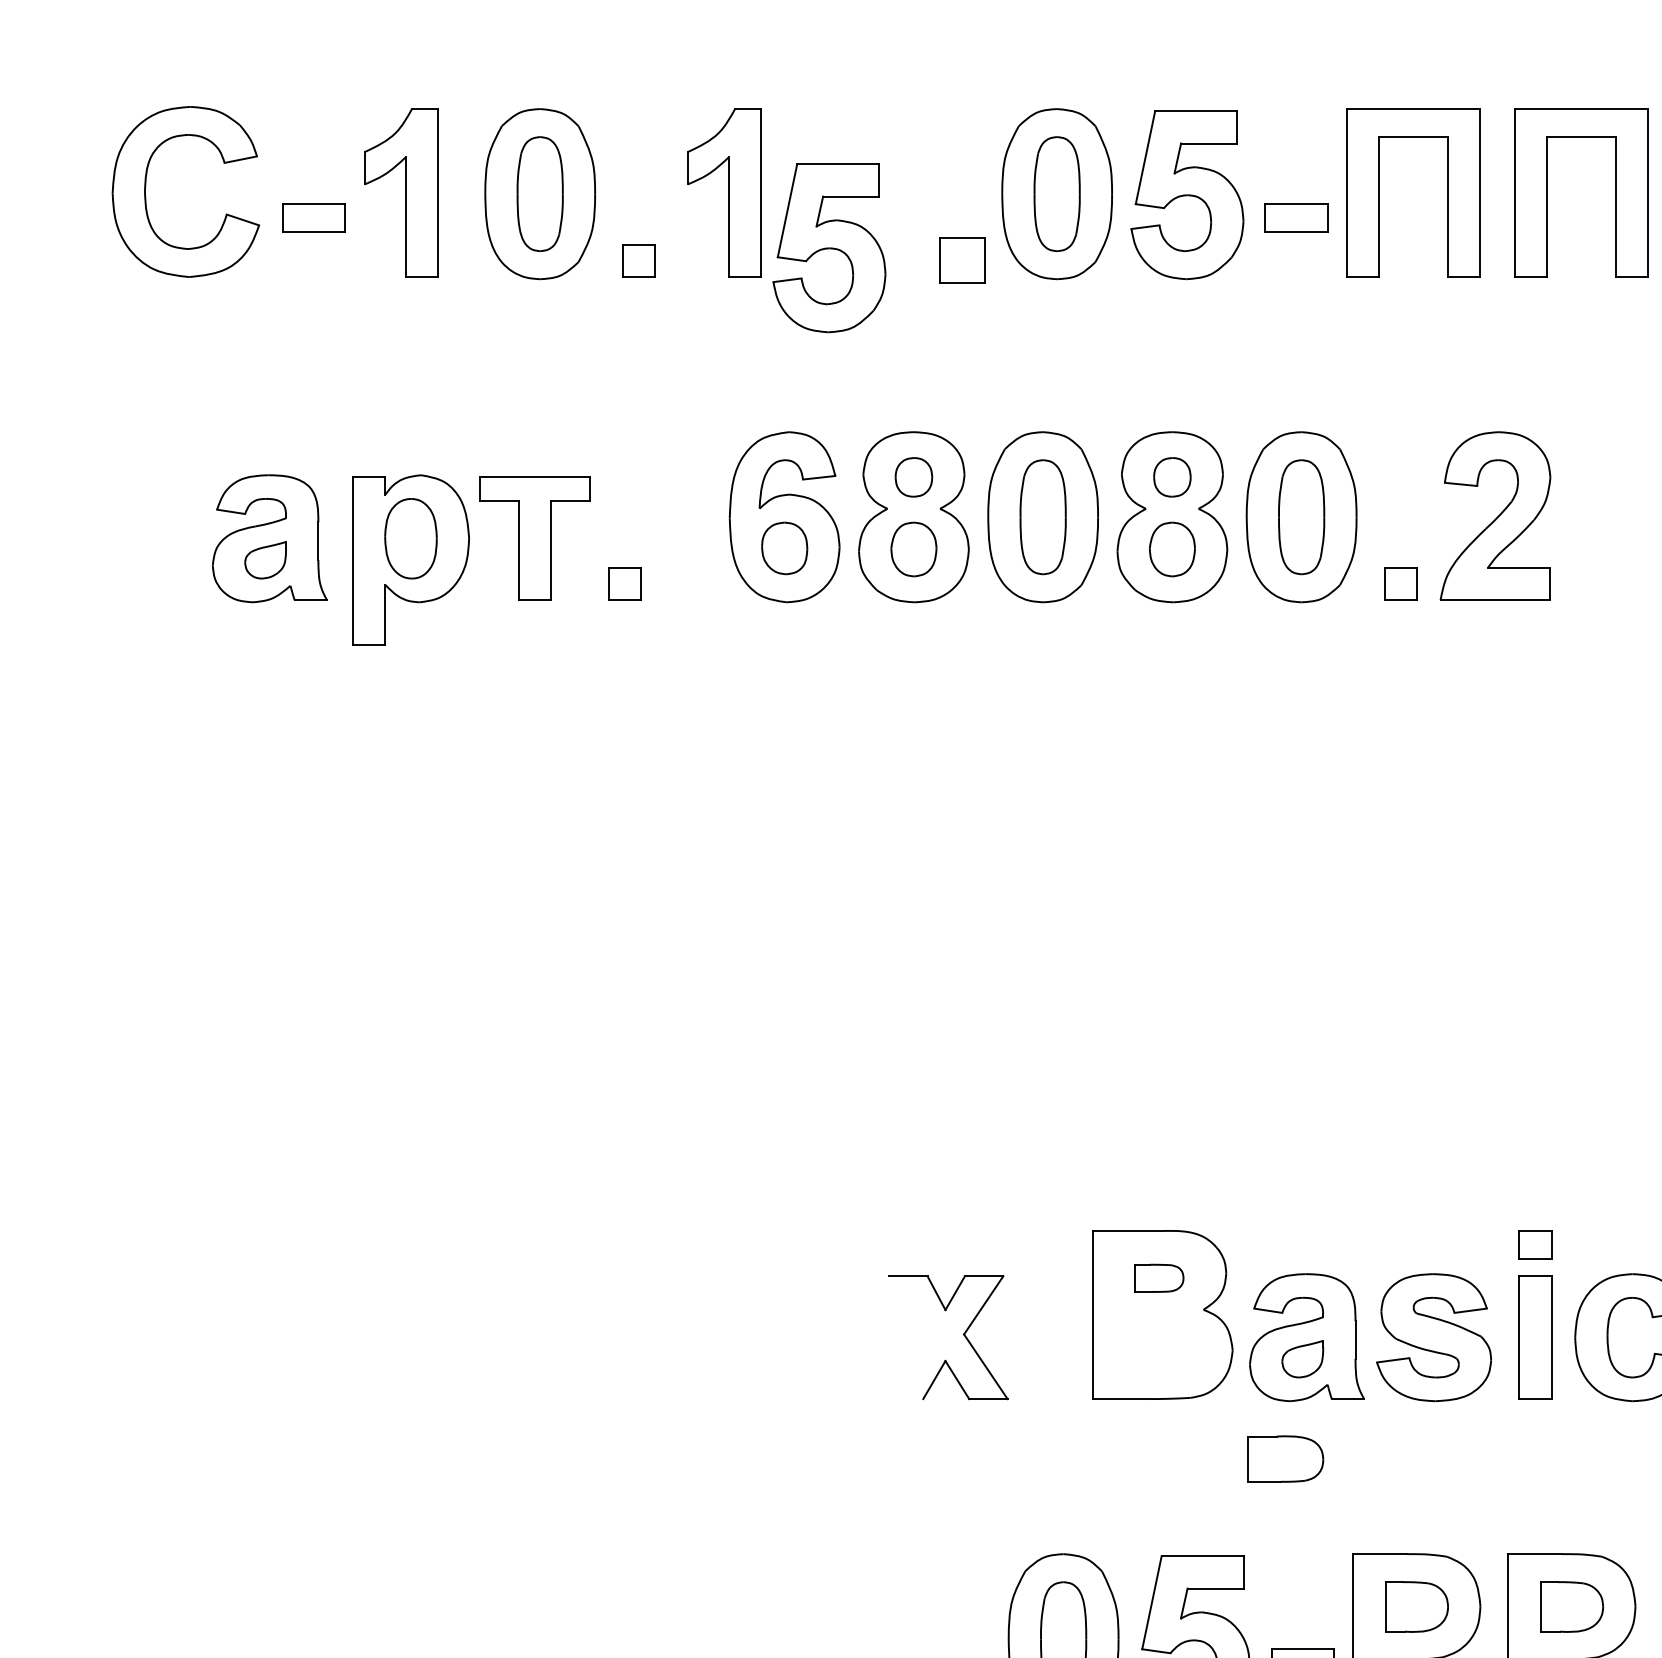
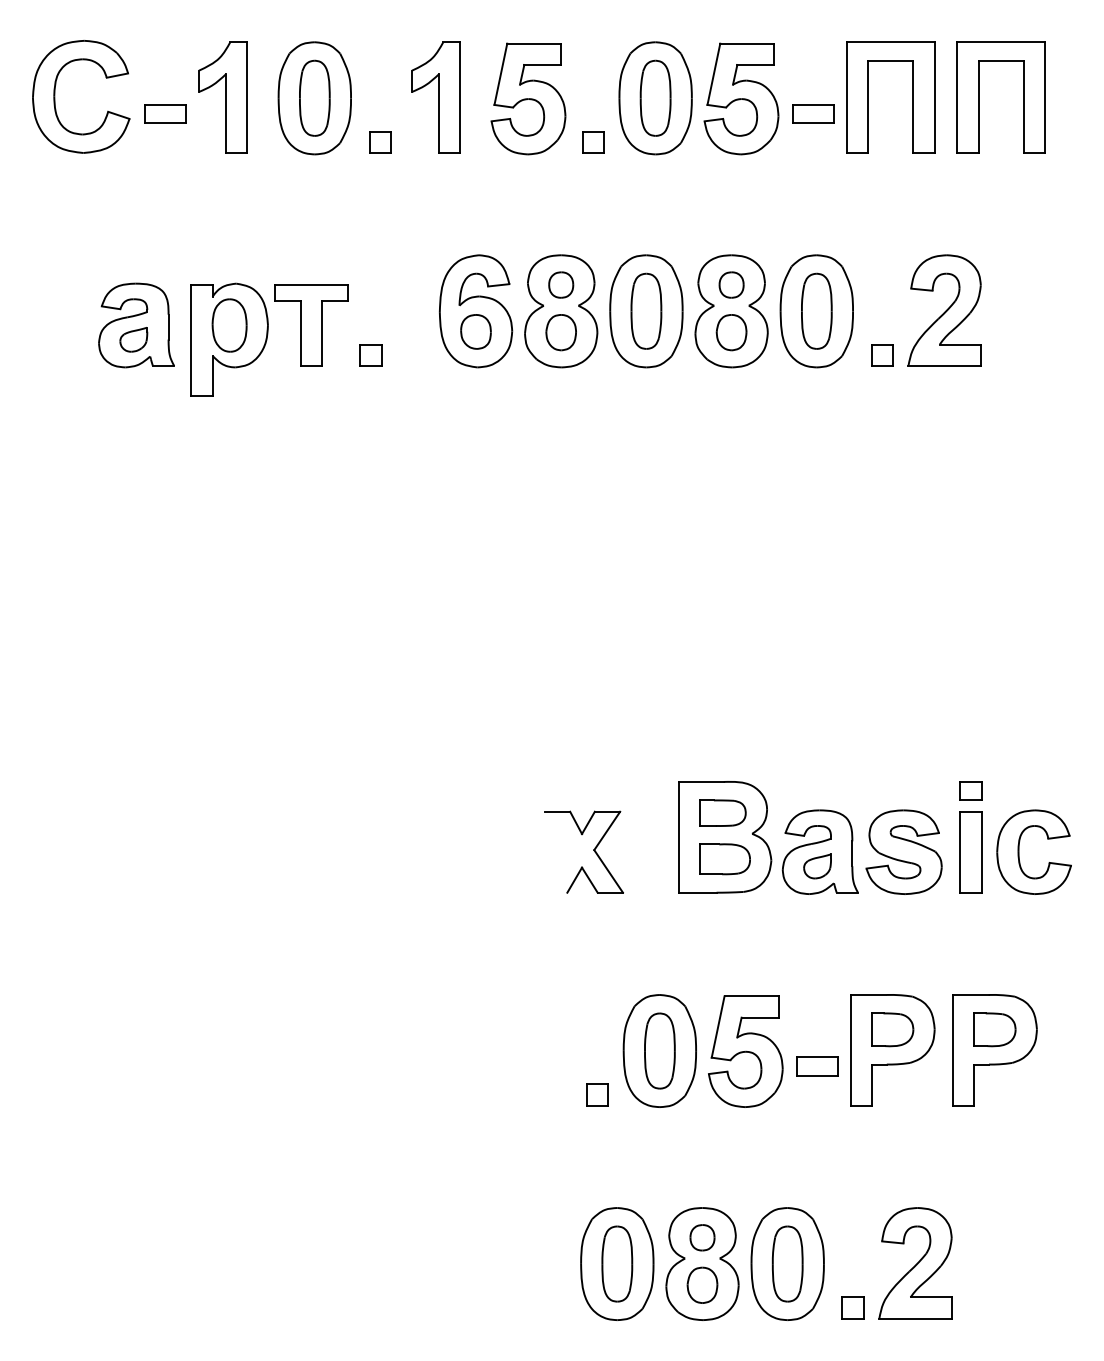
part: (829, 247) -> (528, 98), moved
part: (962, 261) -> (593, 142), size x0.71
part: (1158, 1277) -> (722, 812), size x1.43
part: (1284, 1459) -> (724, 859), moved

